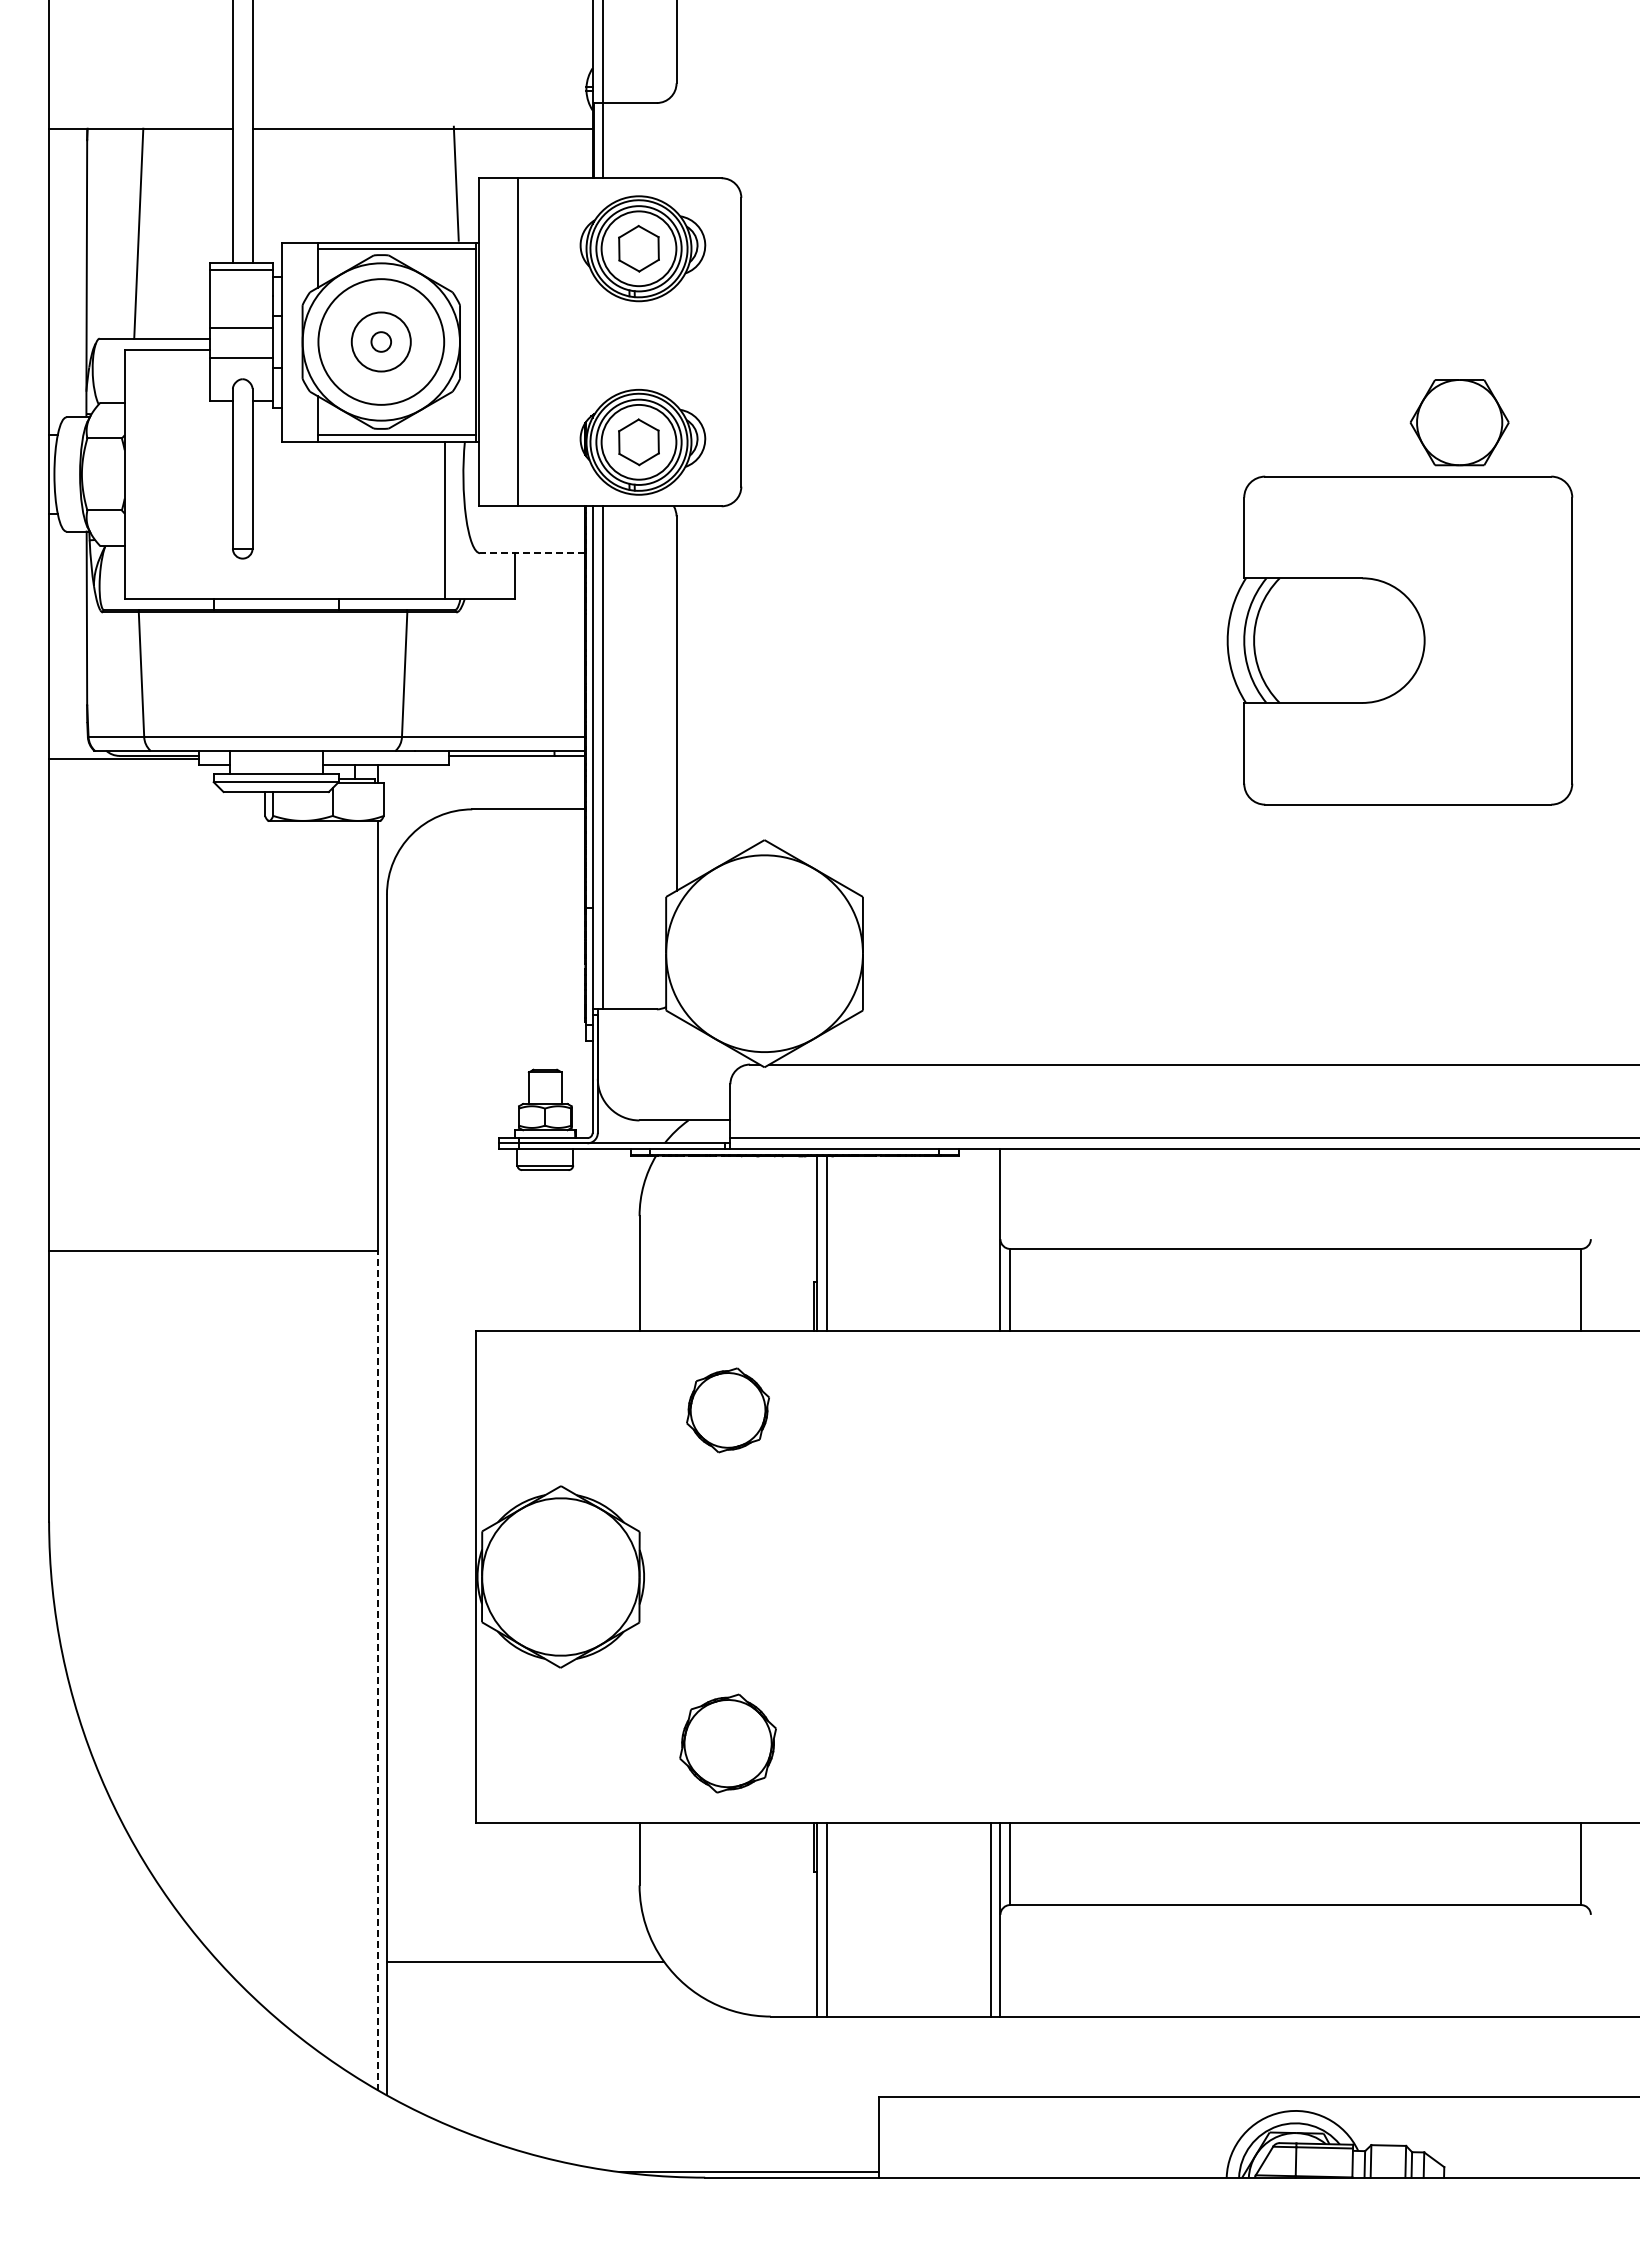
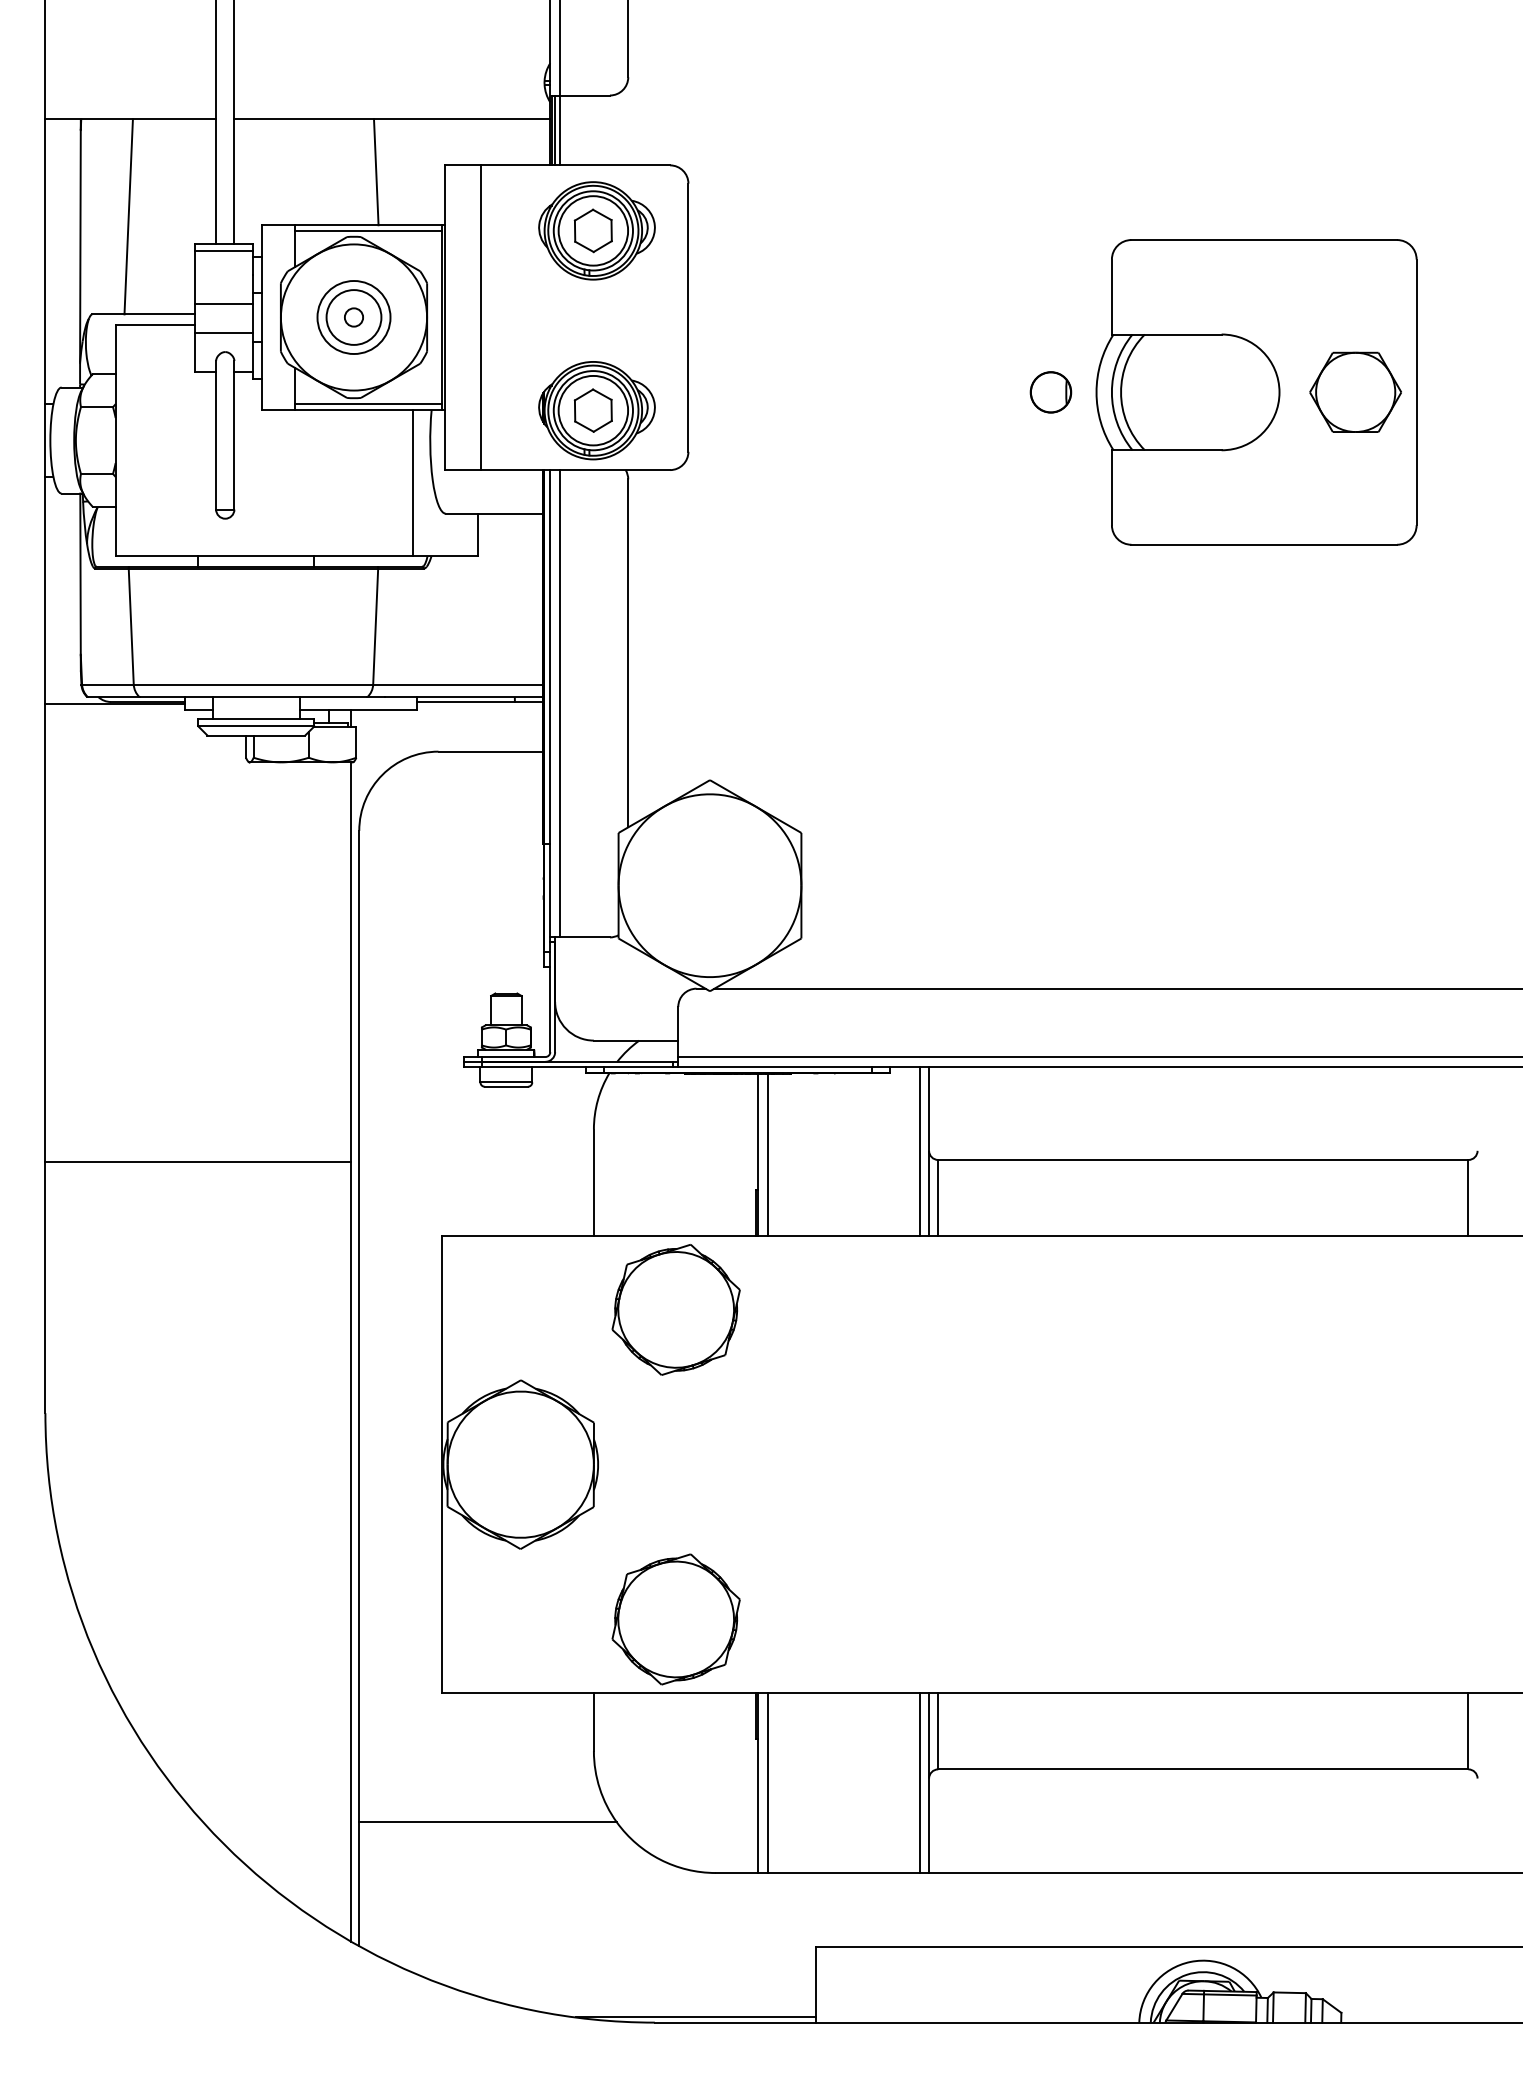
line: (597, 140) -> (554, 130), added
line: (455, 183) -> (375, 172), moved
circle: (381, 341) -> (354, 317), size x0.62
part: (1131, 422) -> (1050, 392), added
line: (531, 553) -> (493, 513), dashed -> solid
part: (1399, 640) -> (1256, 392), moved
line: (990, 1239) -> (919, 1151), added
part: (727, 1410) -> (675, 1310), size x1.67
line: (378, 1670) -> (351, 1551), dashed -> solid
part: (727, 1743) -> (675, 1619), size x1.43

